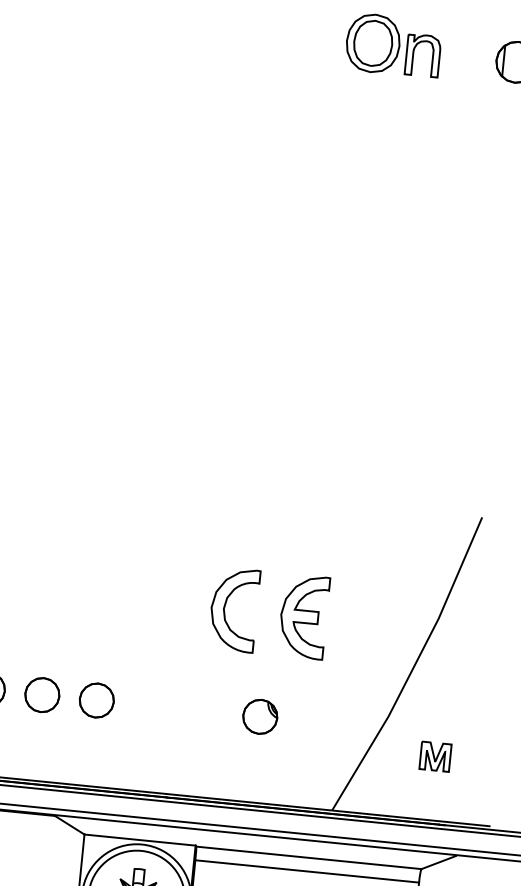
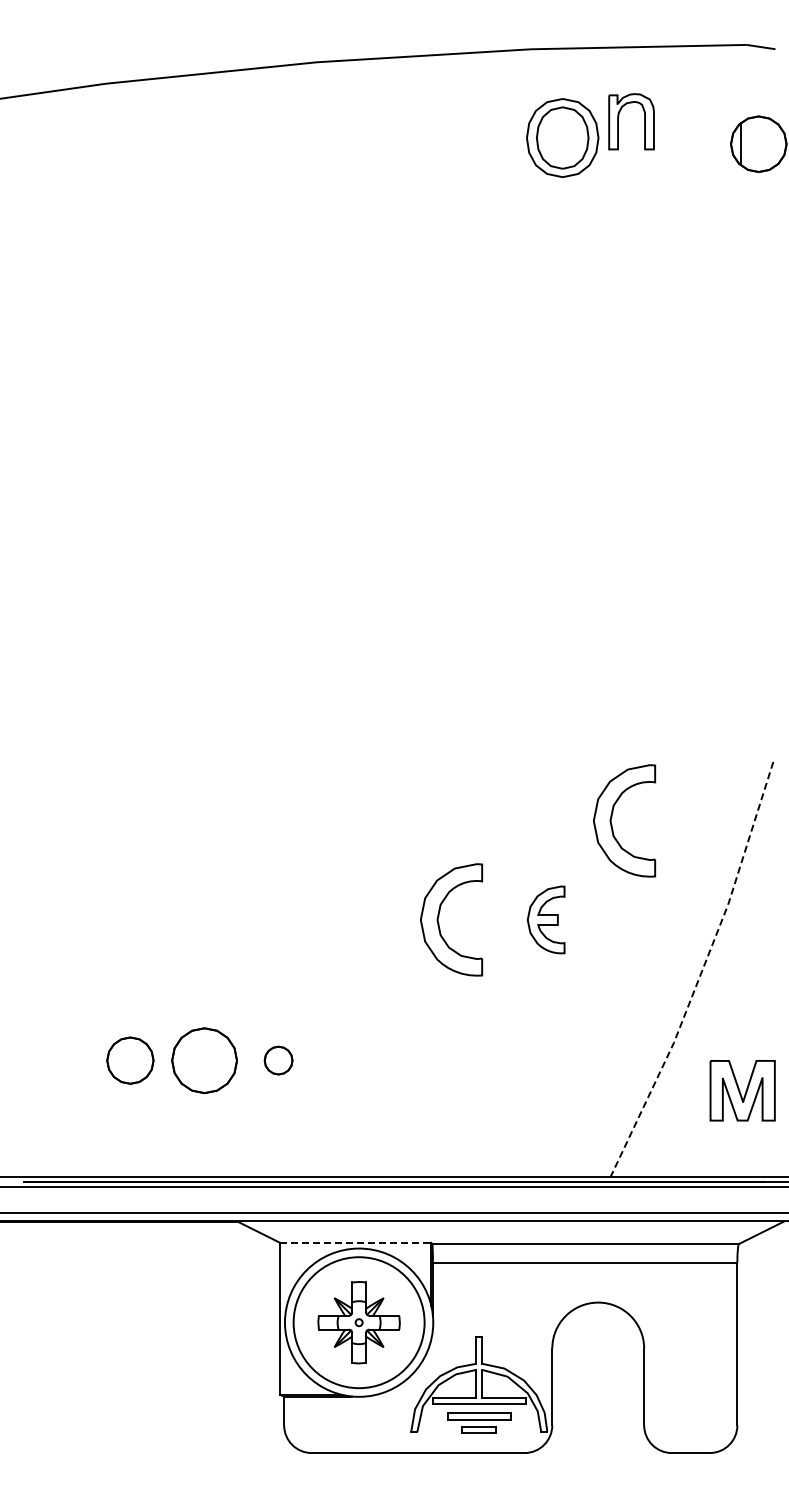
part: (414, 50) -> (619, 116), moved
part: (359, 546) -> (612, 817), added
part: (303, 616) -> (545, 919), size x0.6
line: (413, 667) -> (701, 973), solid -> dashed
part: (42, 695) -> (204, 1060), size x1.4
part: (96, 700) -> (278, 1060), size x0.6
part: (260, 716) -> (501, 1060), removed
part: (435, 756) -> (742, 1090), size x1.6
line: (139, 839) -> (355, 1242), solid -> dashed

